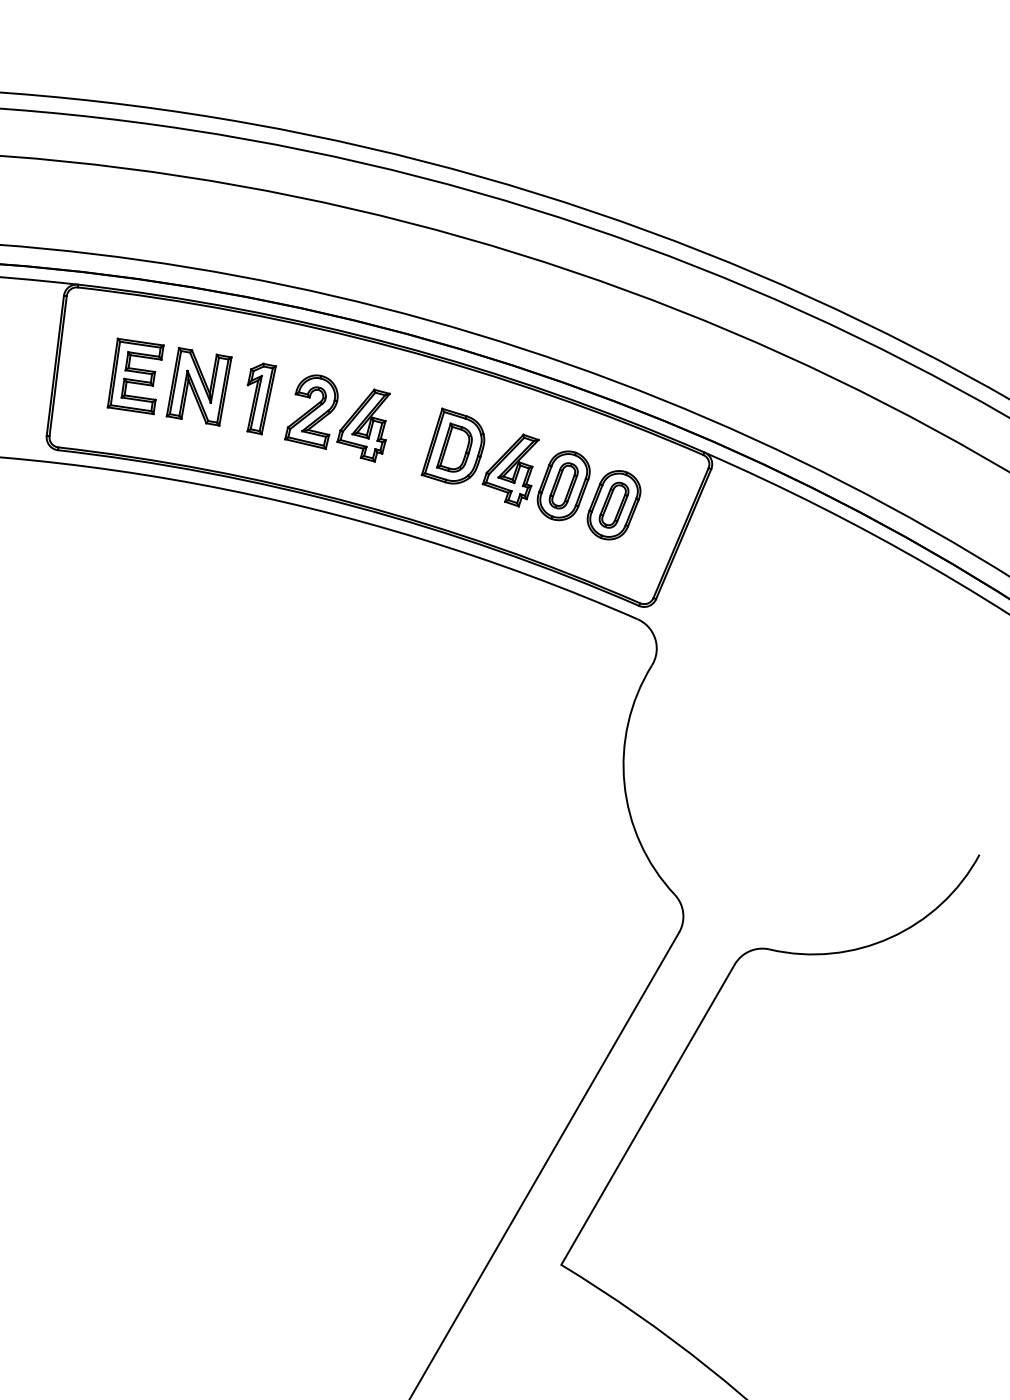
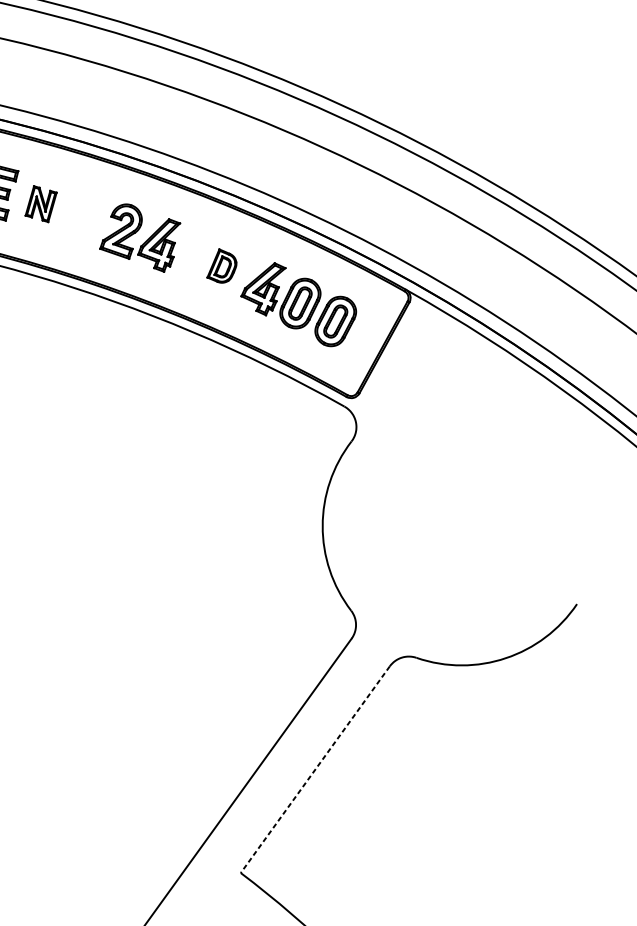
part: (198, 386) -> (40, 203), size x0.6
part: (261, 398) -> (85, 217), removed
part: (452, 445) -> (222, 265), size x0.6
line: (647, 1115) -> (314, 770), solid -> dashed

